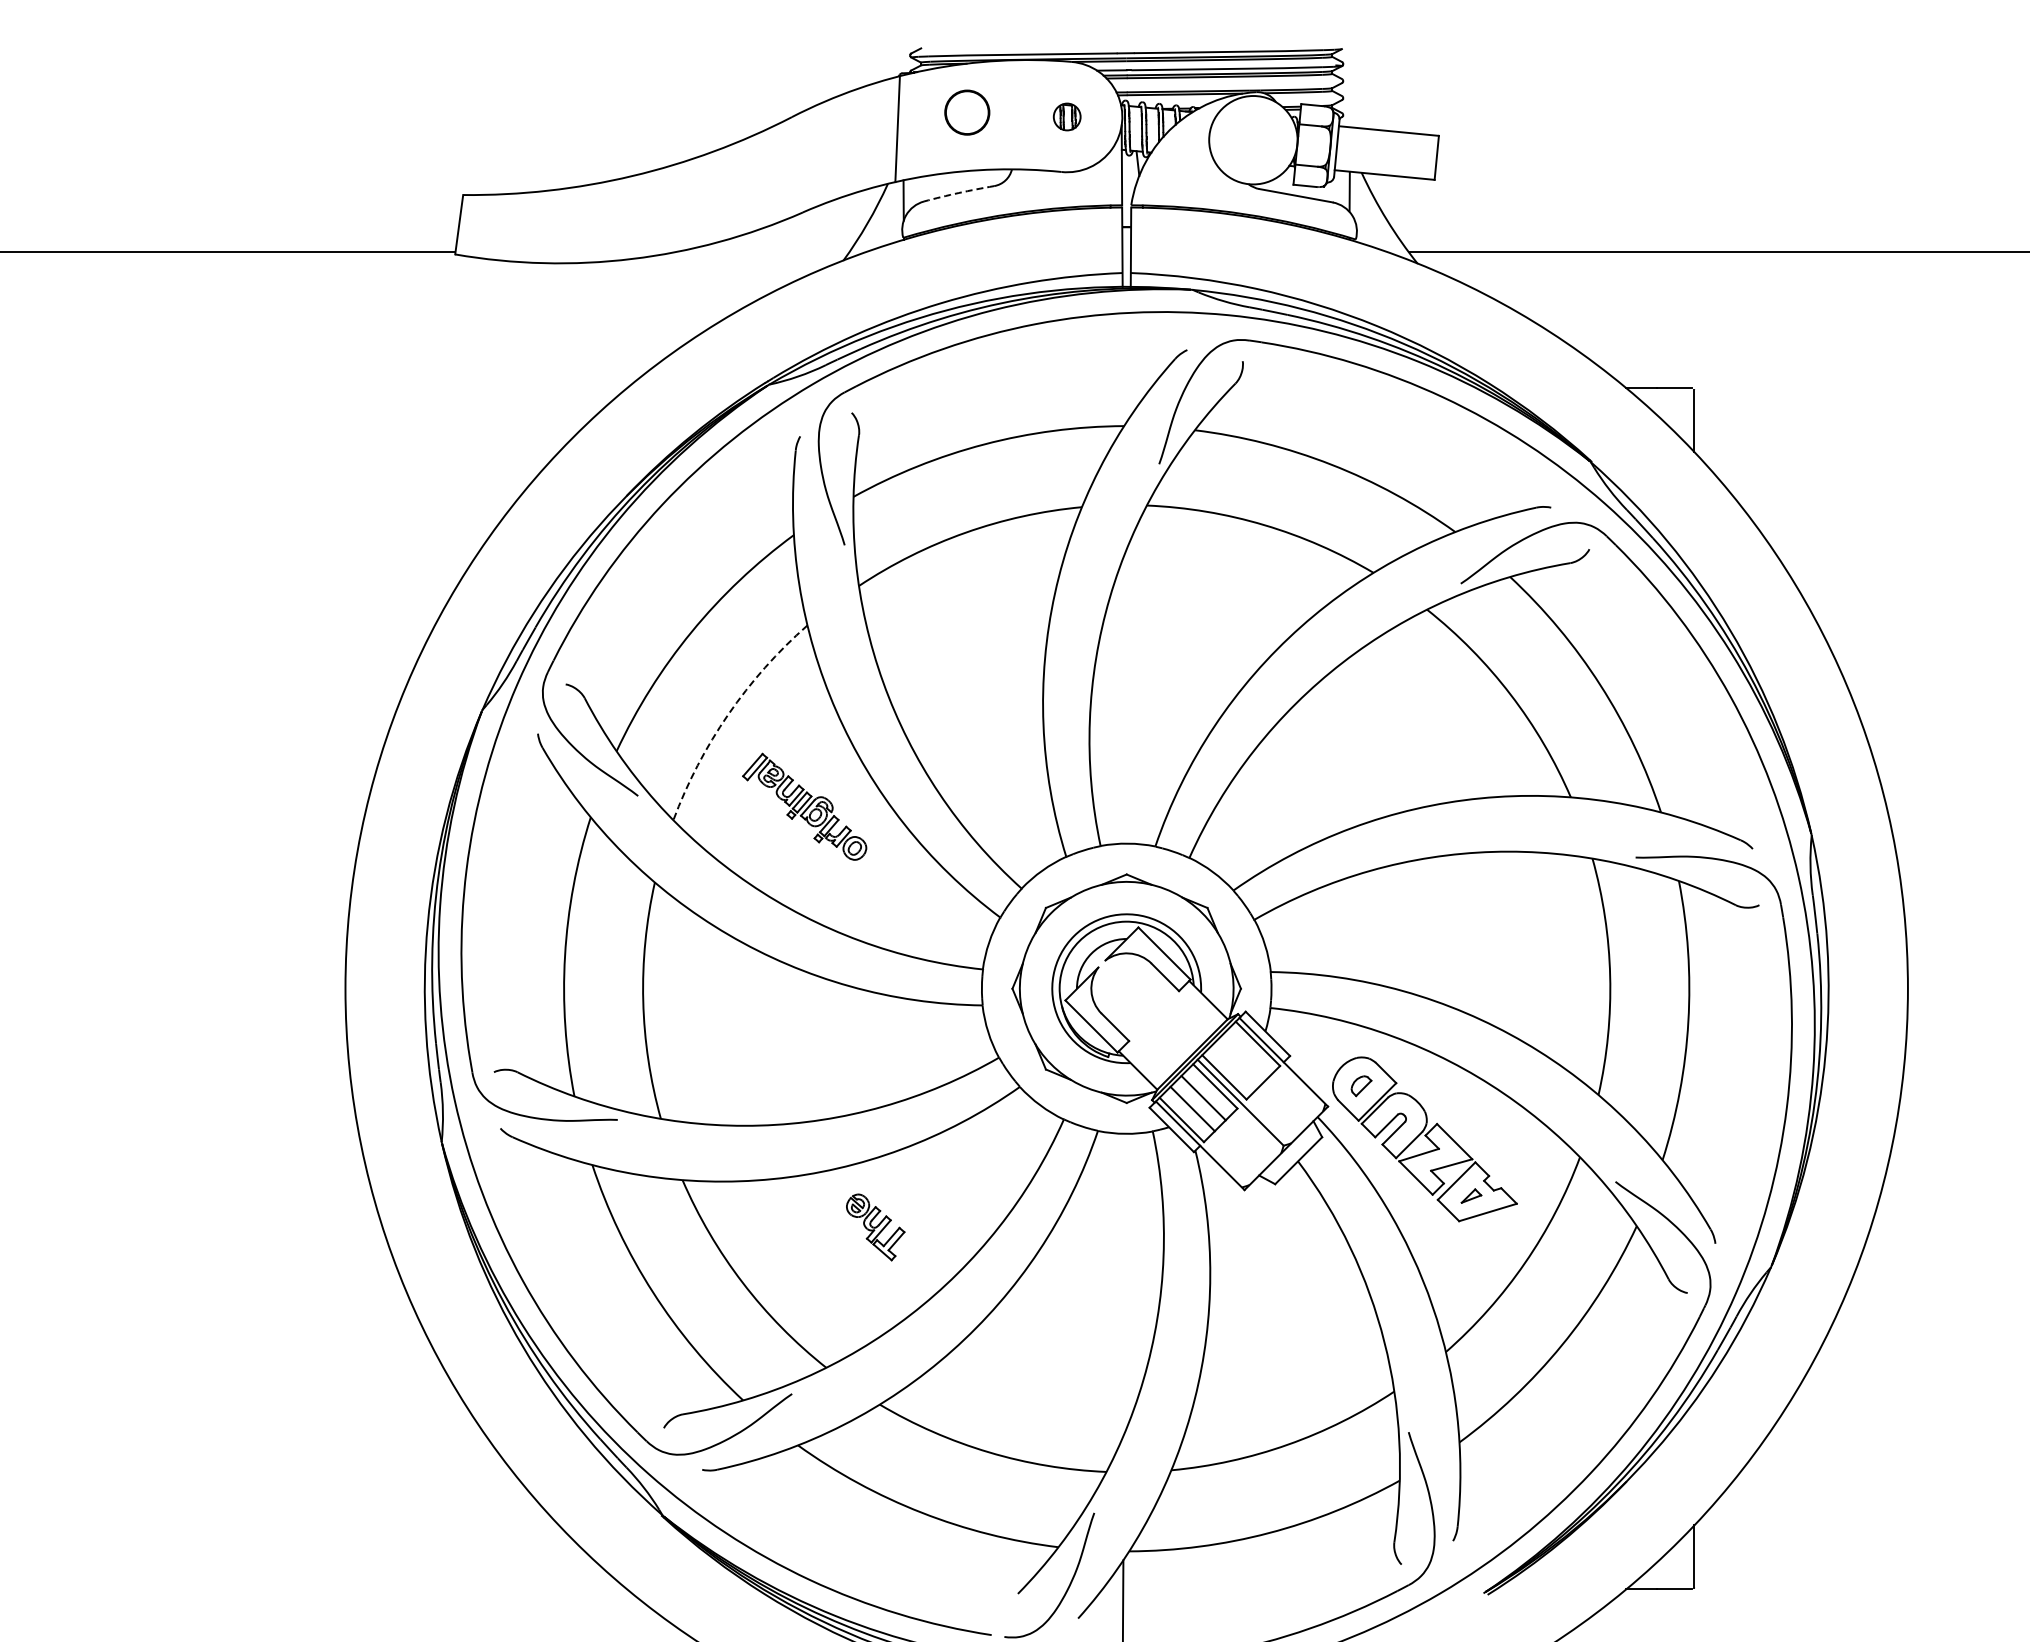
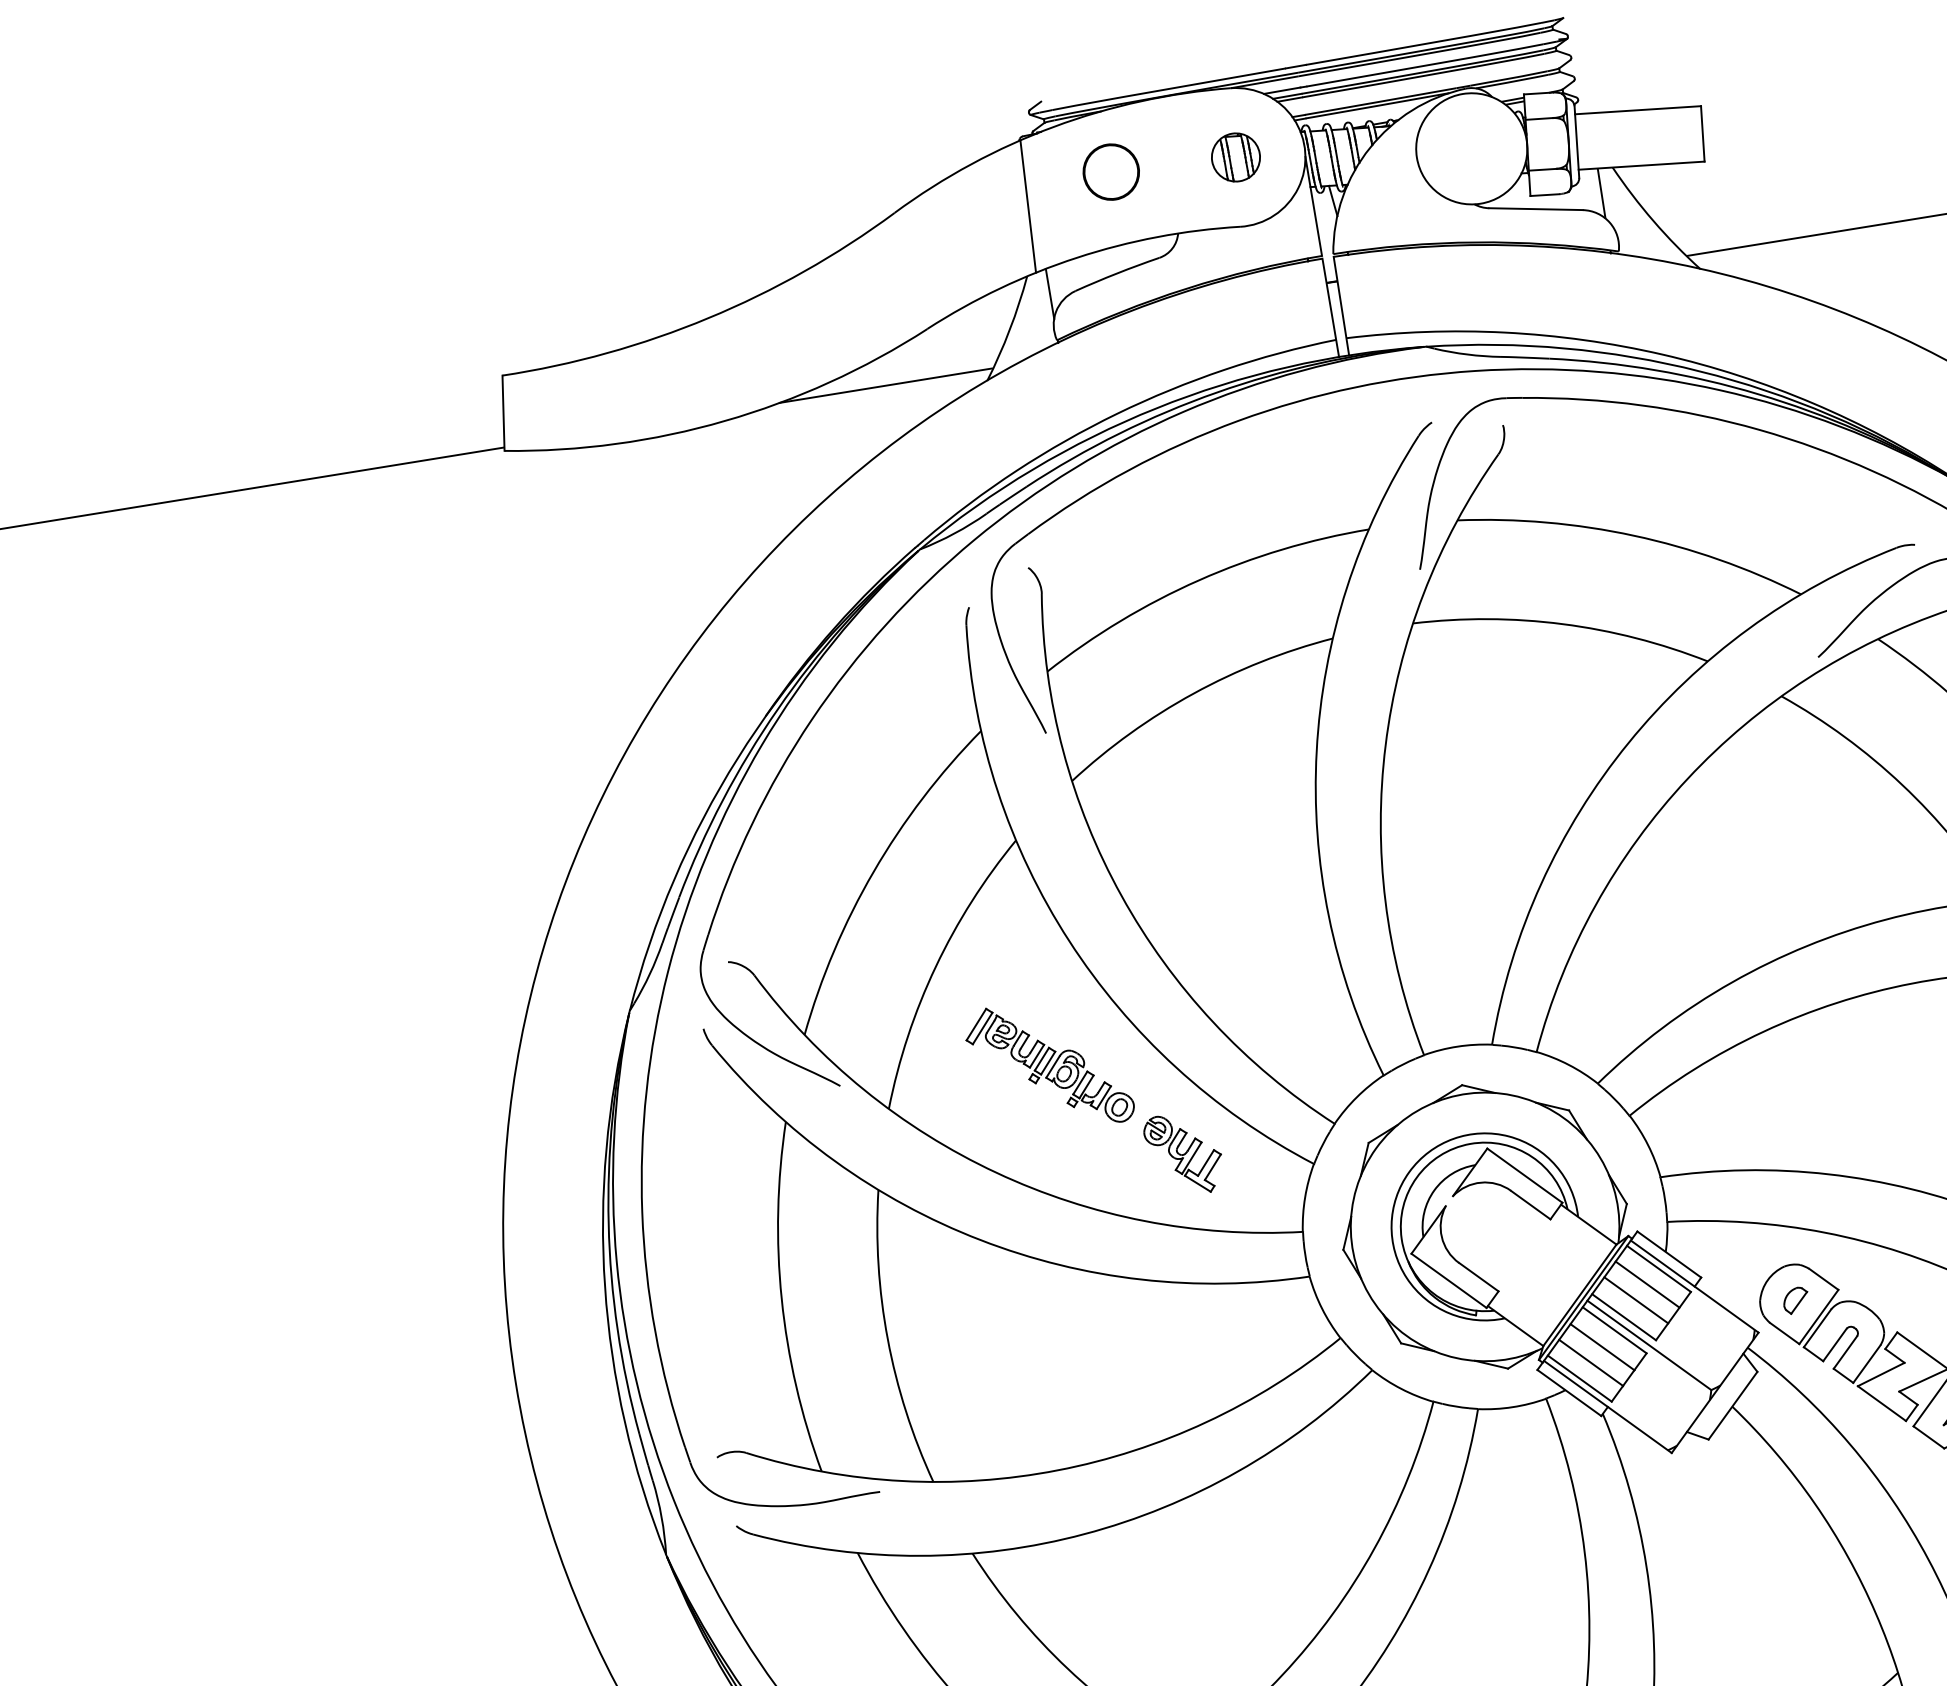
part: (1067, 116) -> (1236, 156), size x1.43
arc: (958, 193) -> (1116, 274), dashed -> solid
line: (762, 251) -> (885, 385), added
arc: (728, 714) -> (935, 966), dashed -> solid
line: (1246, 1054) -> (1646, 1284), added
line: (1235, 1065) -> (1635, 1300), added
part: (875, 1227) -> (1184, 1154), moved

